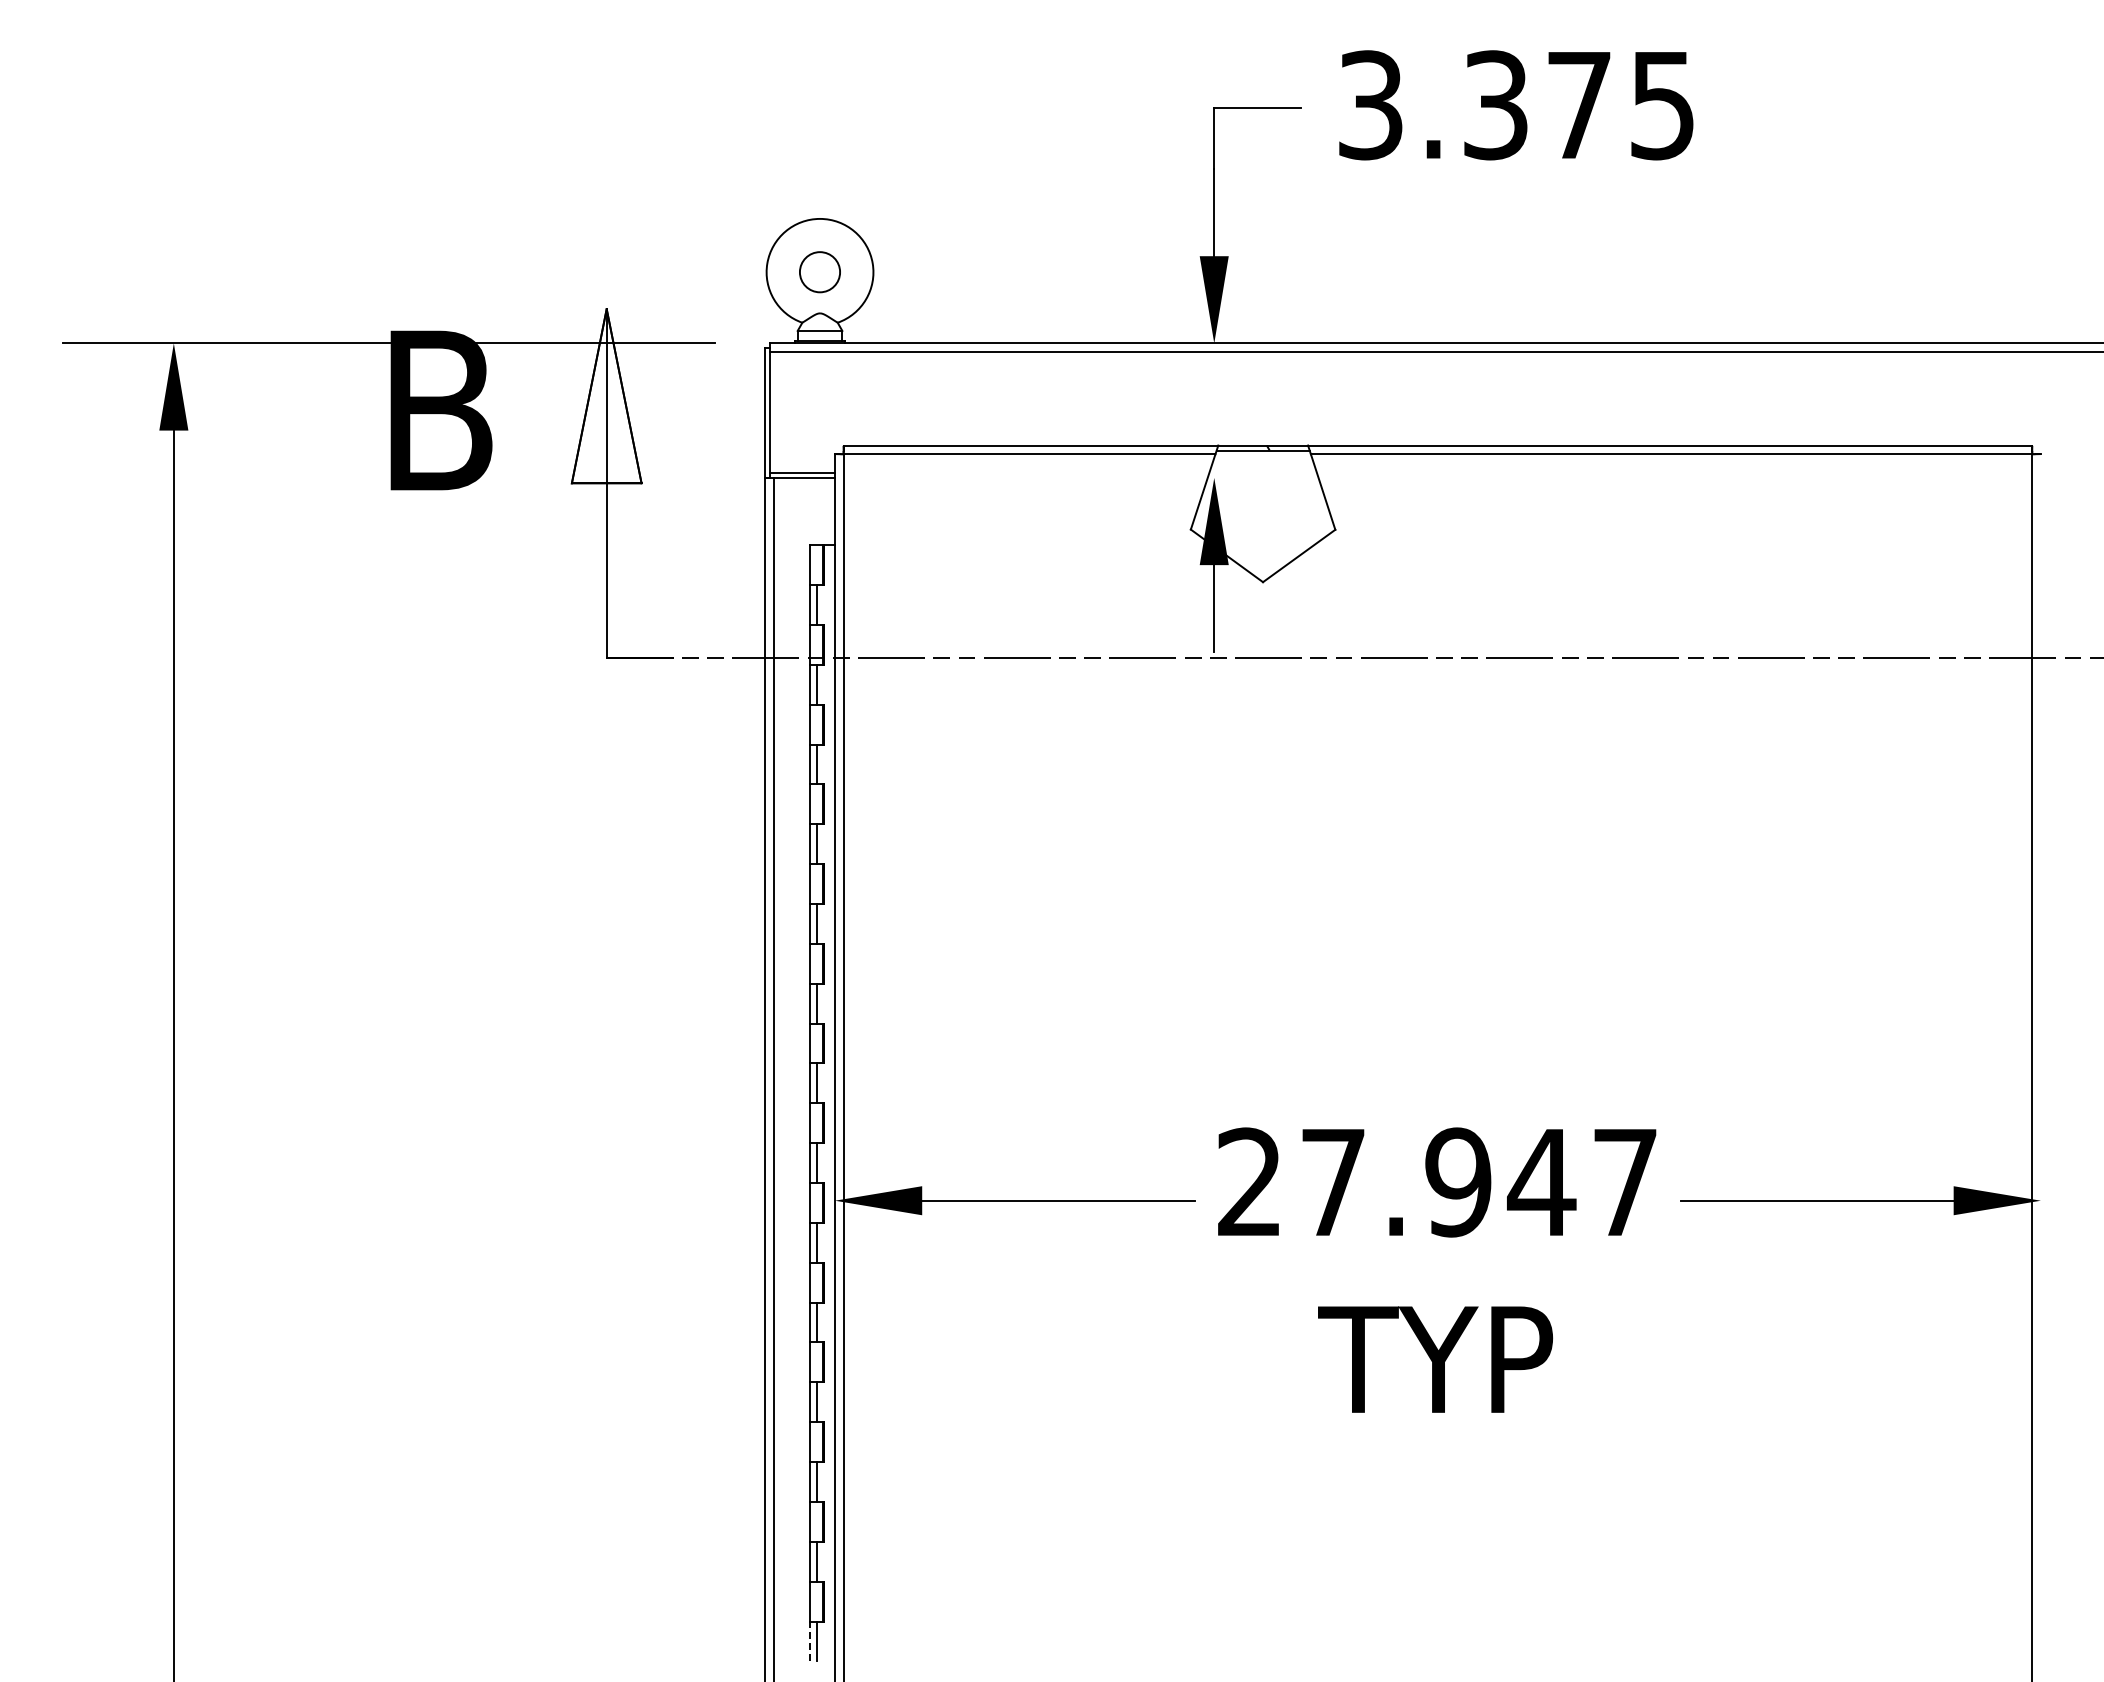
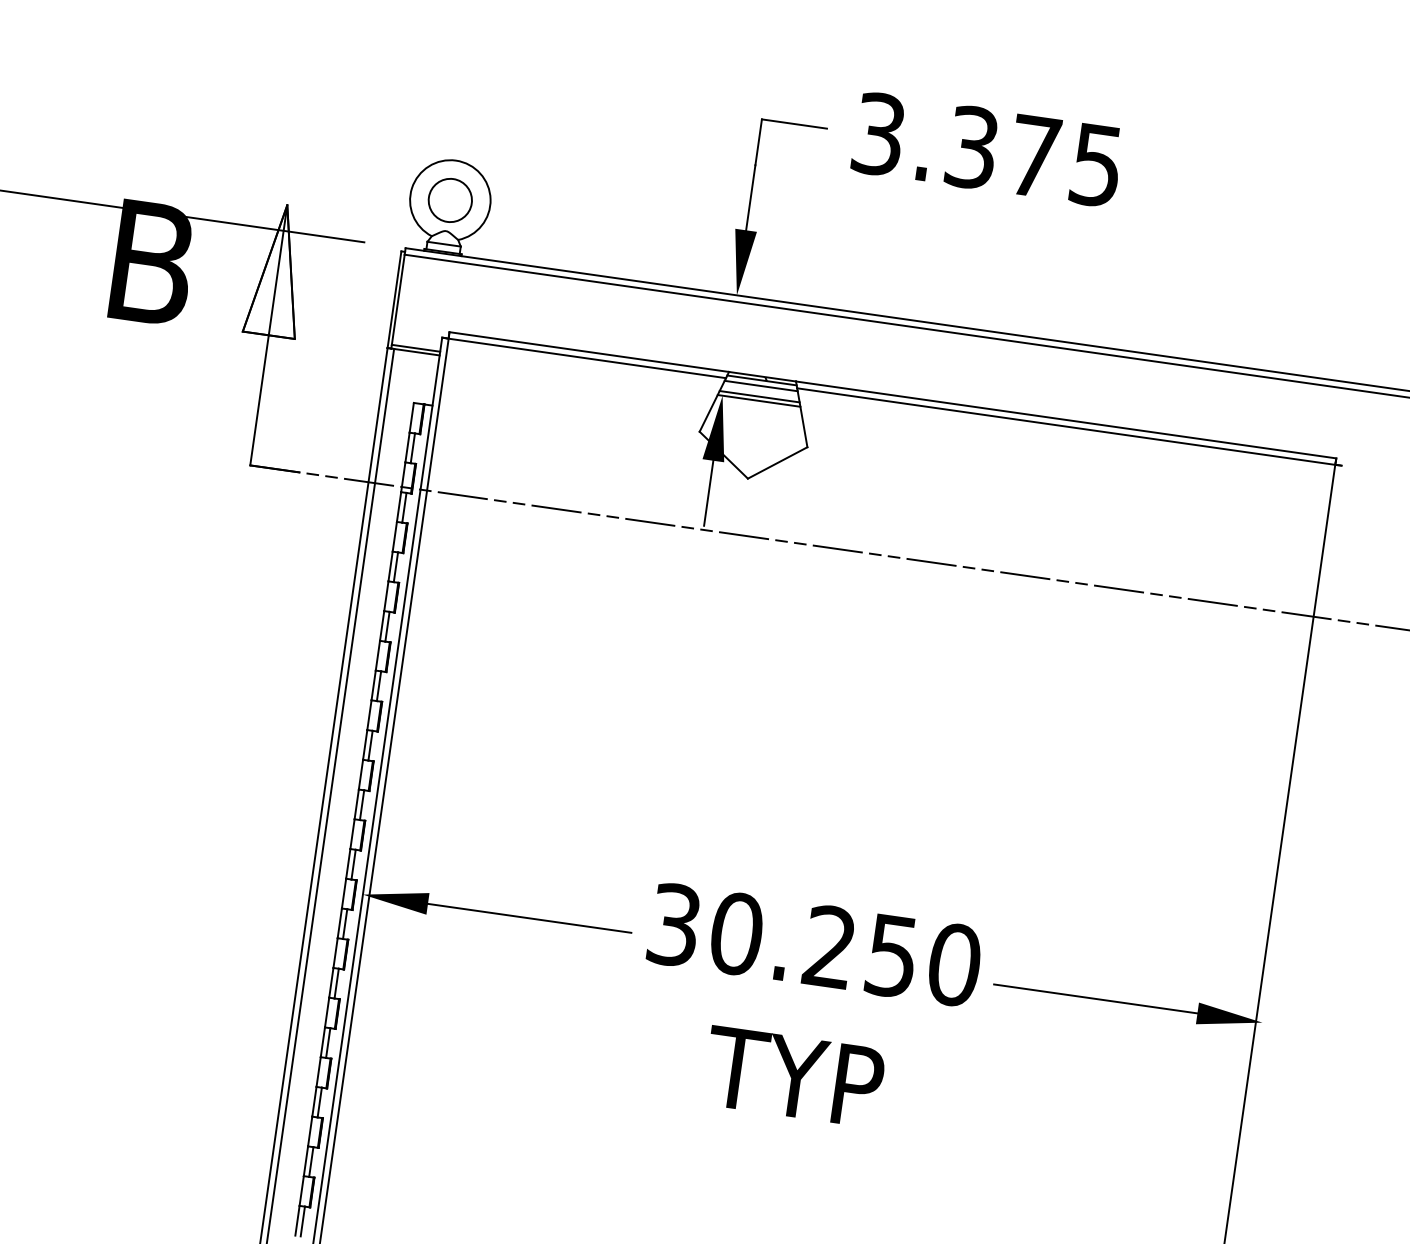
circle: (819, 271) -> (450, 199), size x1.43
line: (1263, 458) -> (761, 386), added
line: (1262, 472) -> (759, 396), added
line: (1262, 477) -> (758, 400), added
text: (1438, 1182) -> (815, 945), 27.947 -> 30.250
line: (809, 1641) -> (297, 1220), dashed -> solid

